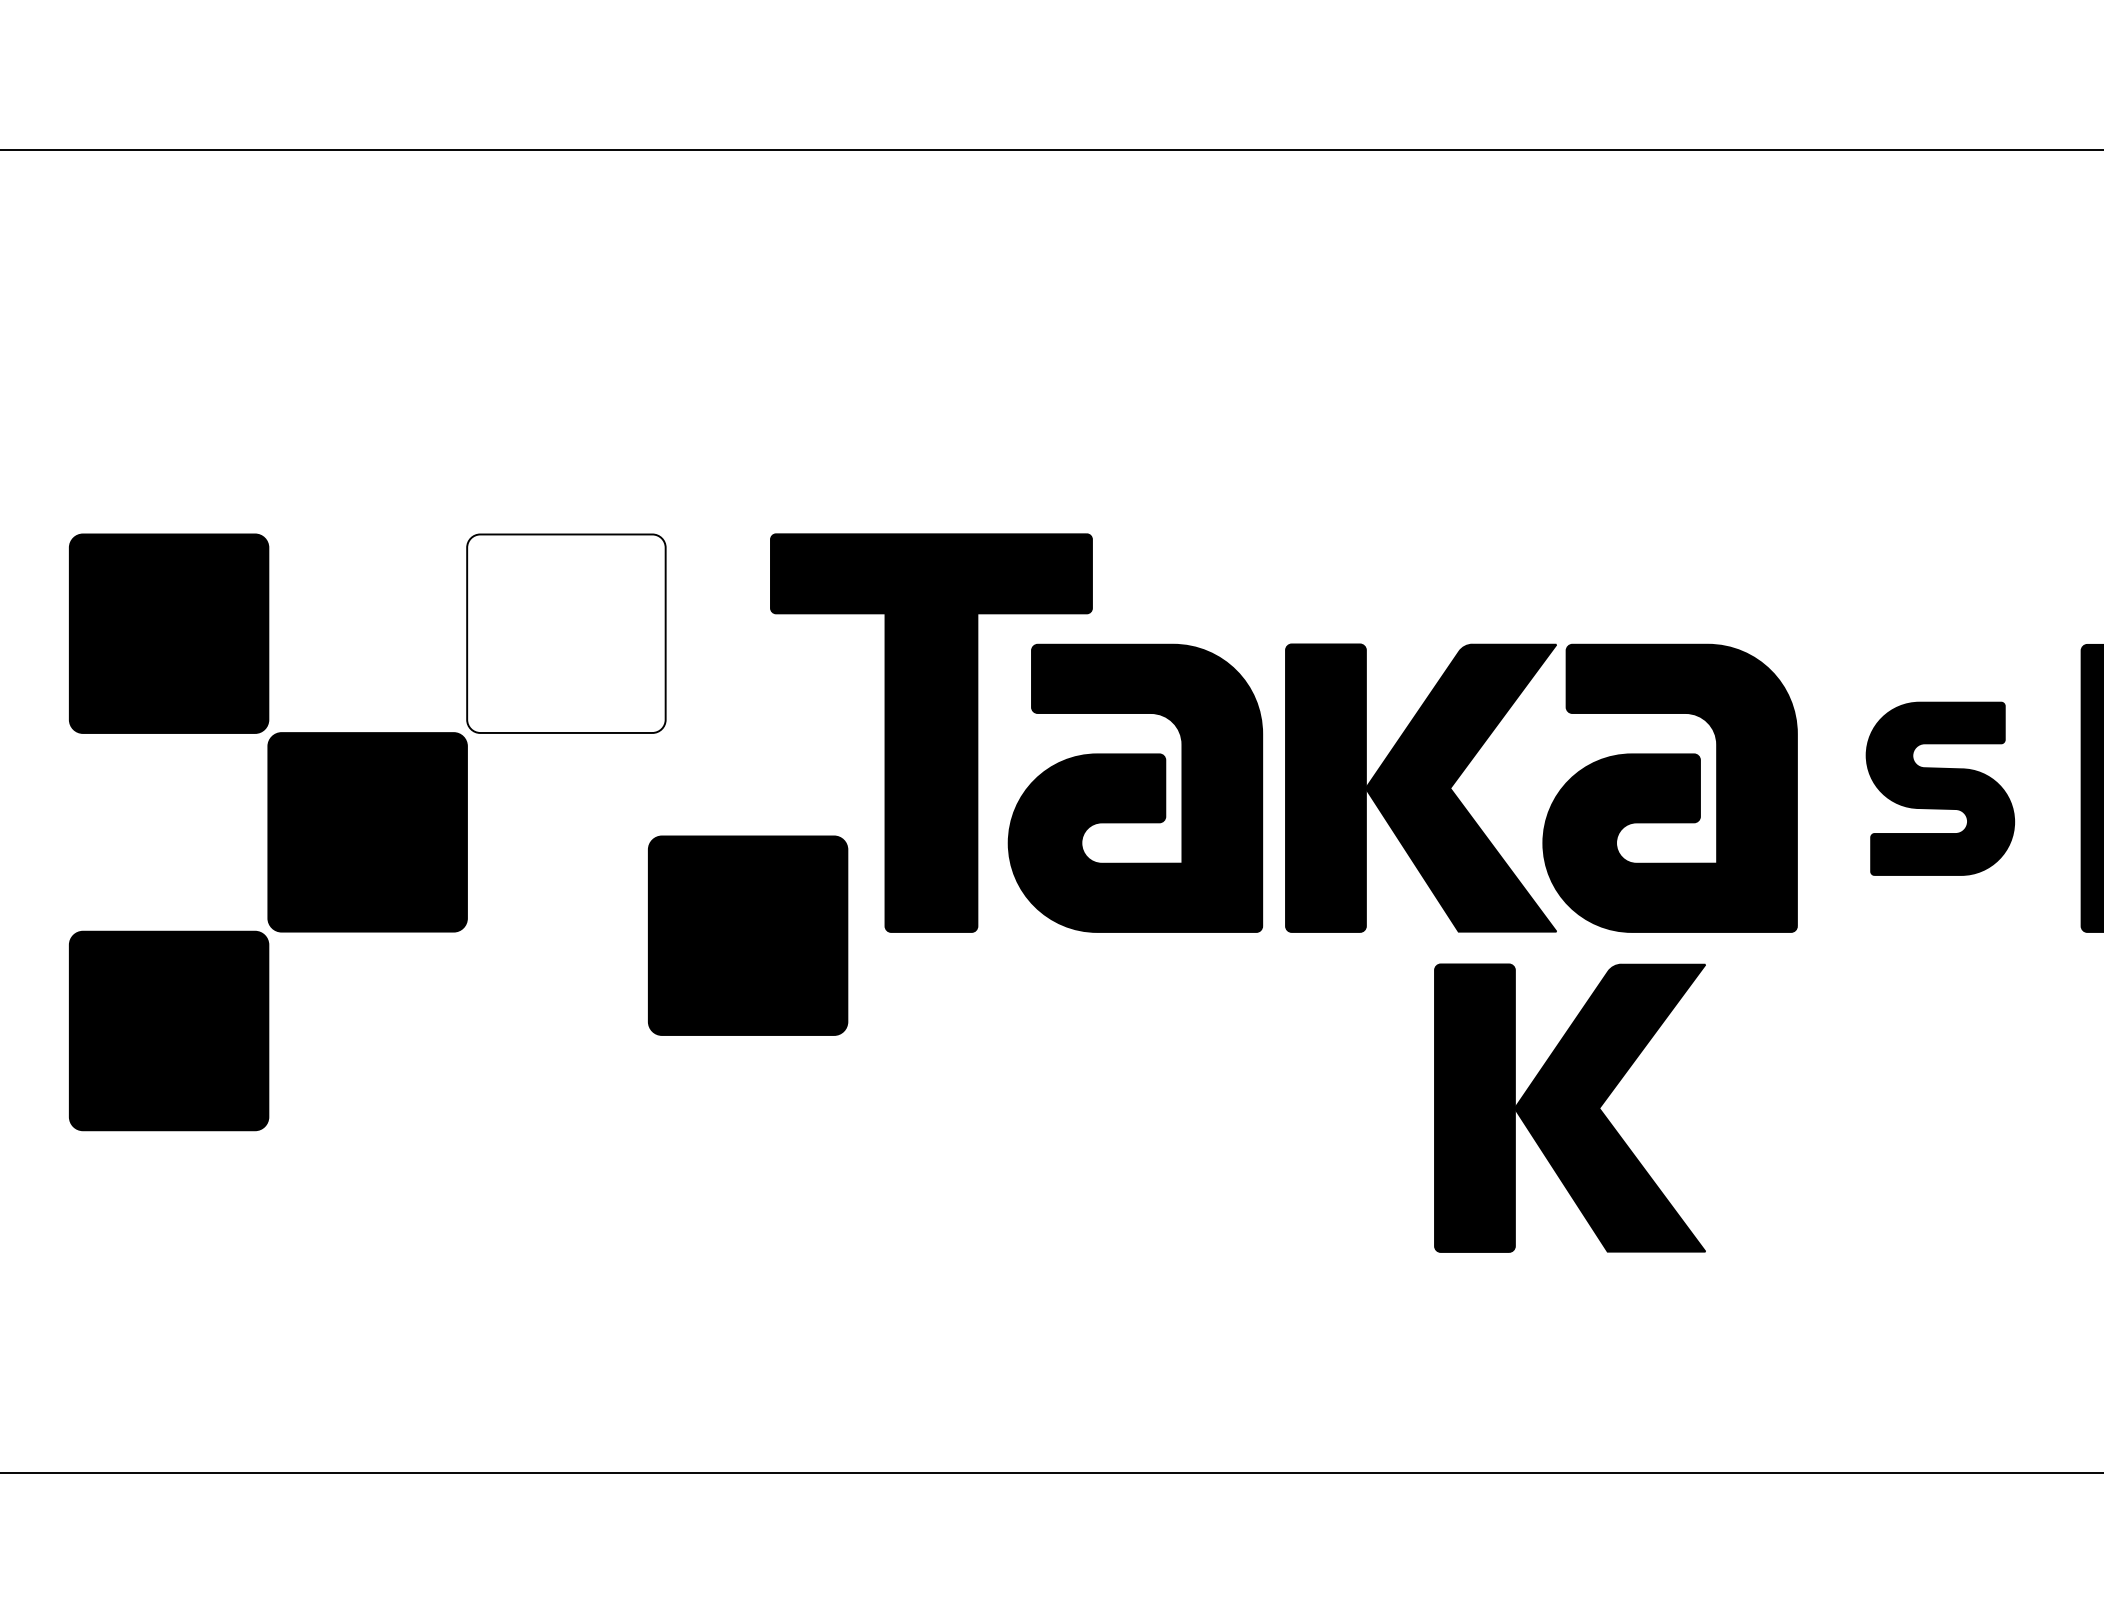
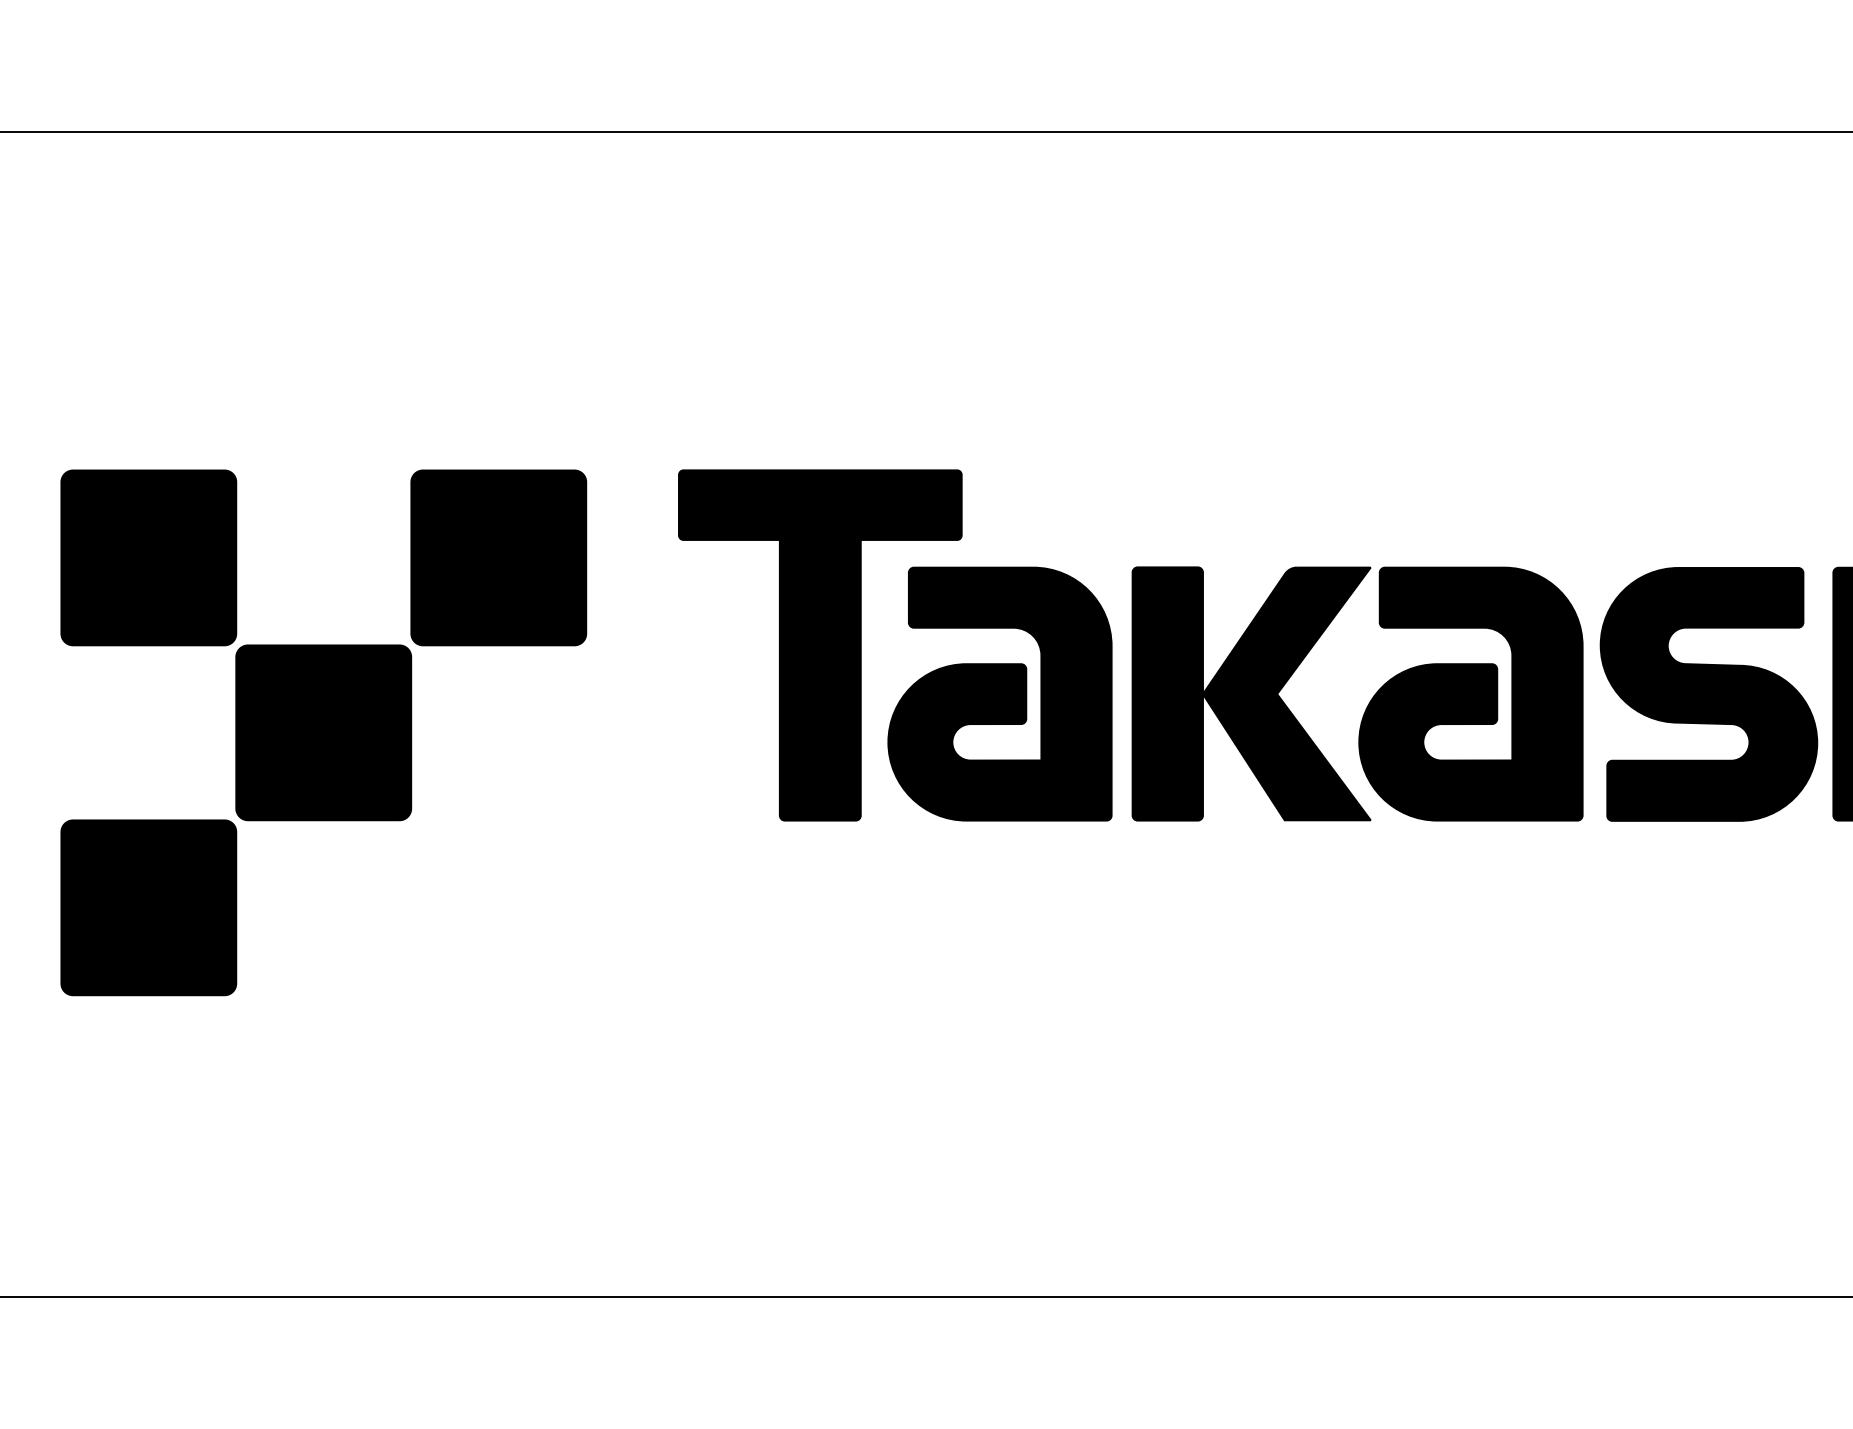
fill: (566, 633) -> (498, 557), added
part: (1940, 788) -> (1709, 694), size x1.67
part: (748, 935) -> (659, 823), removed
part: (1569, 1107) -> (1382, 975), removed

